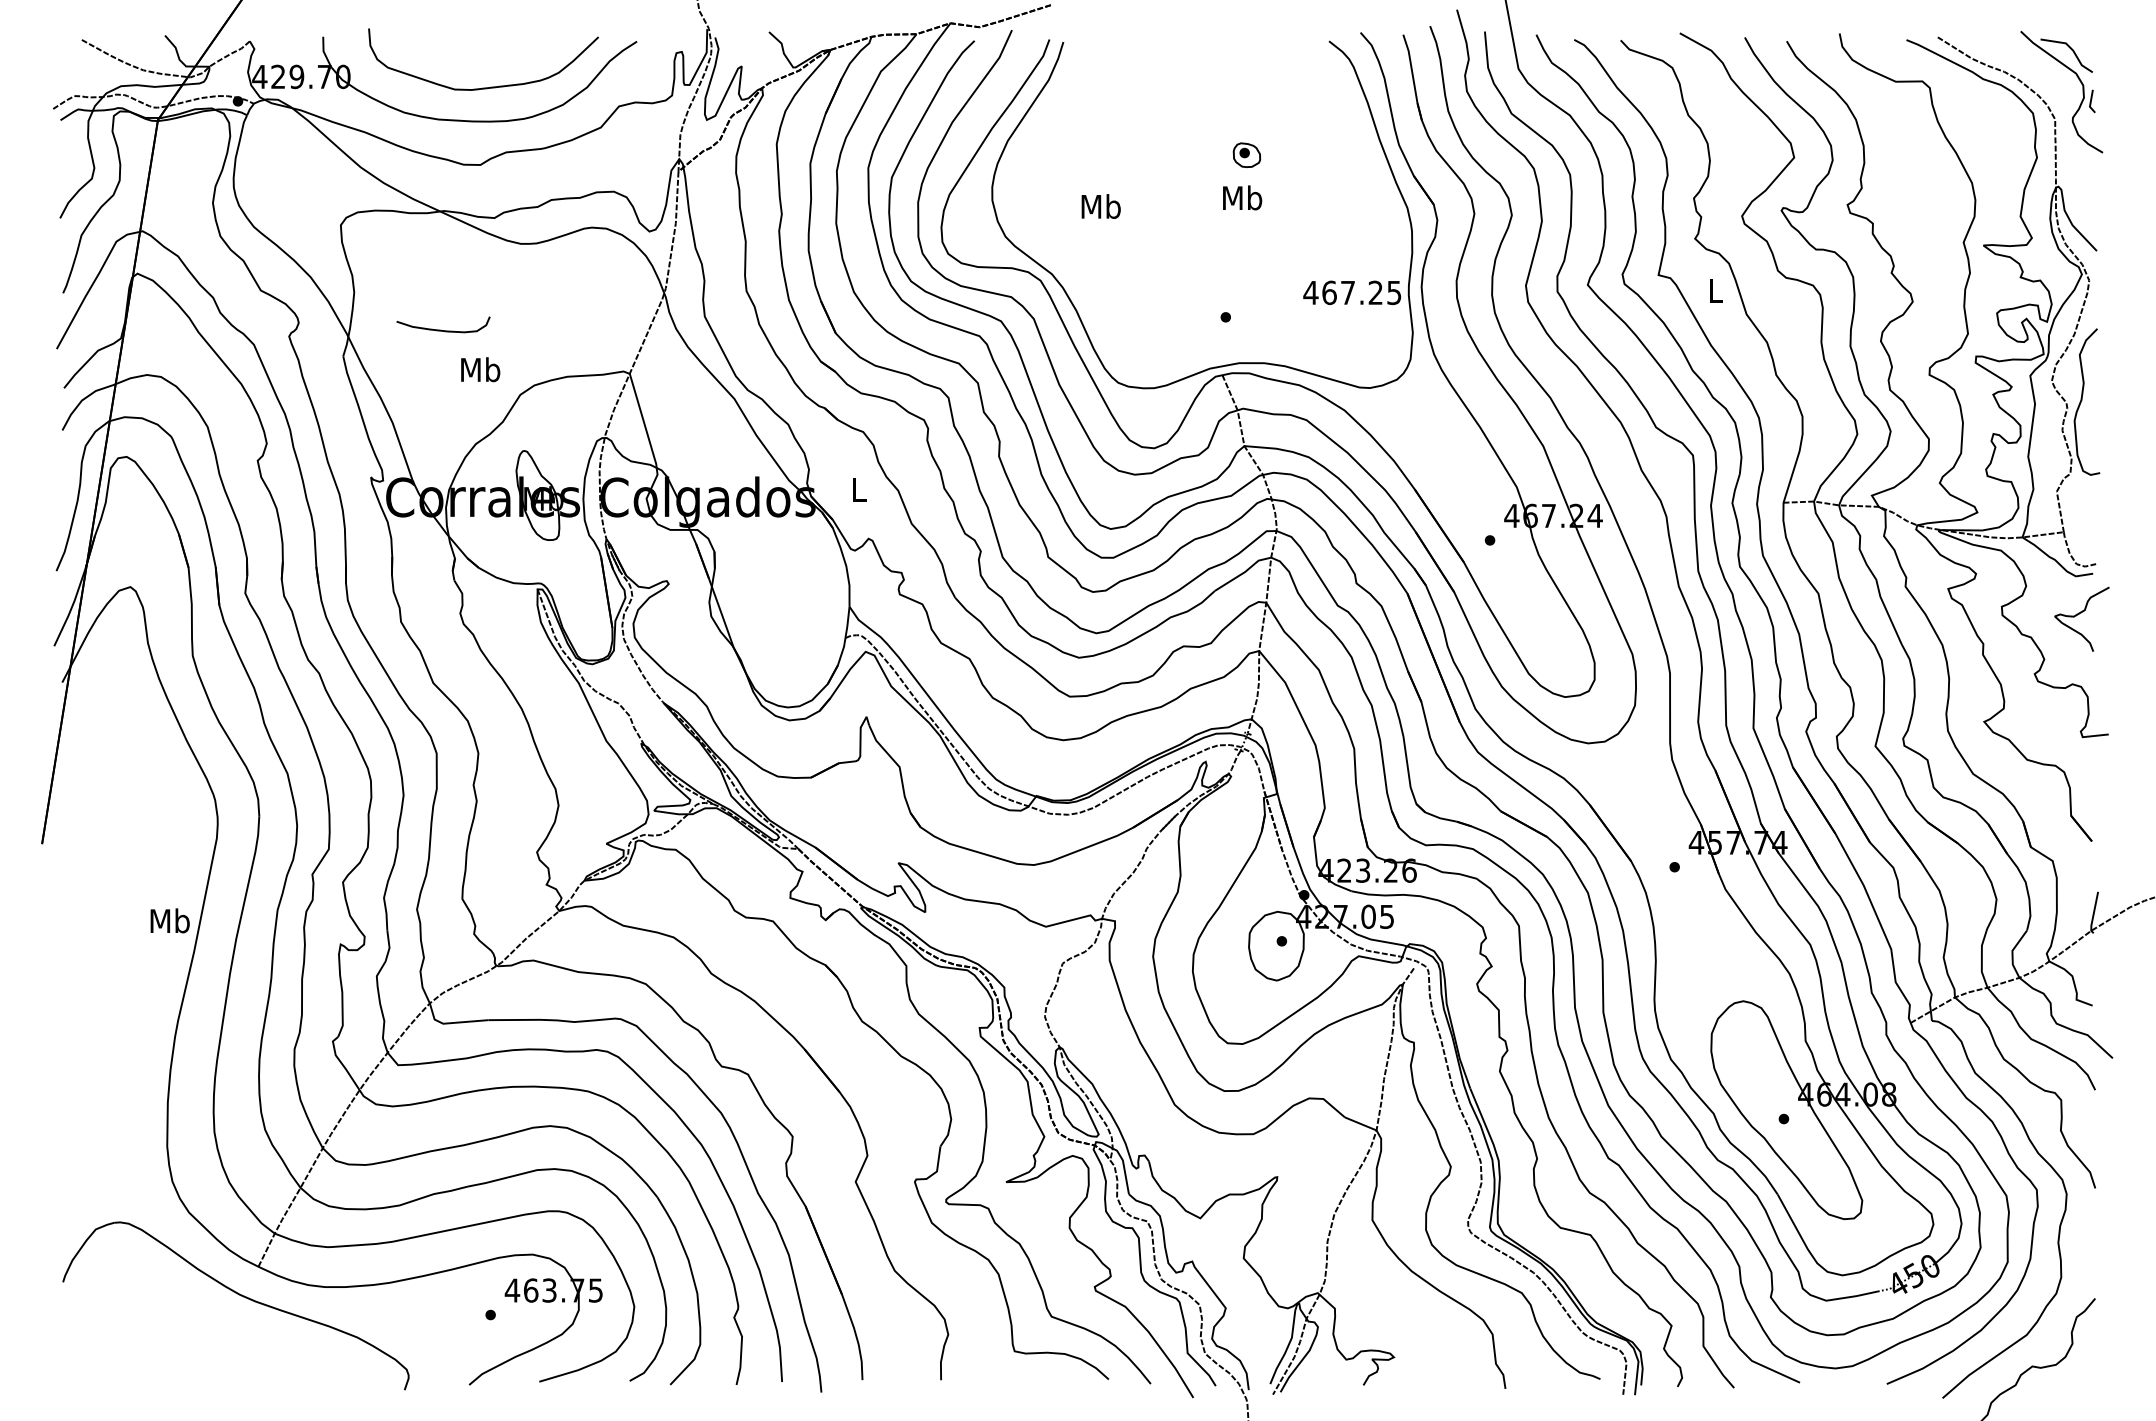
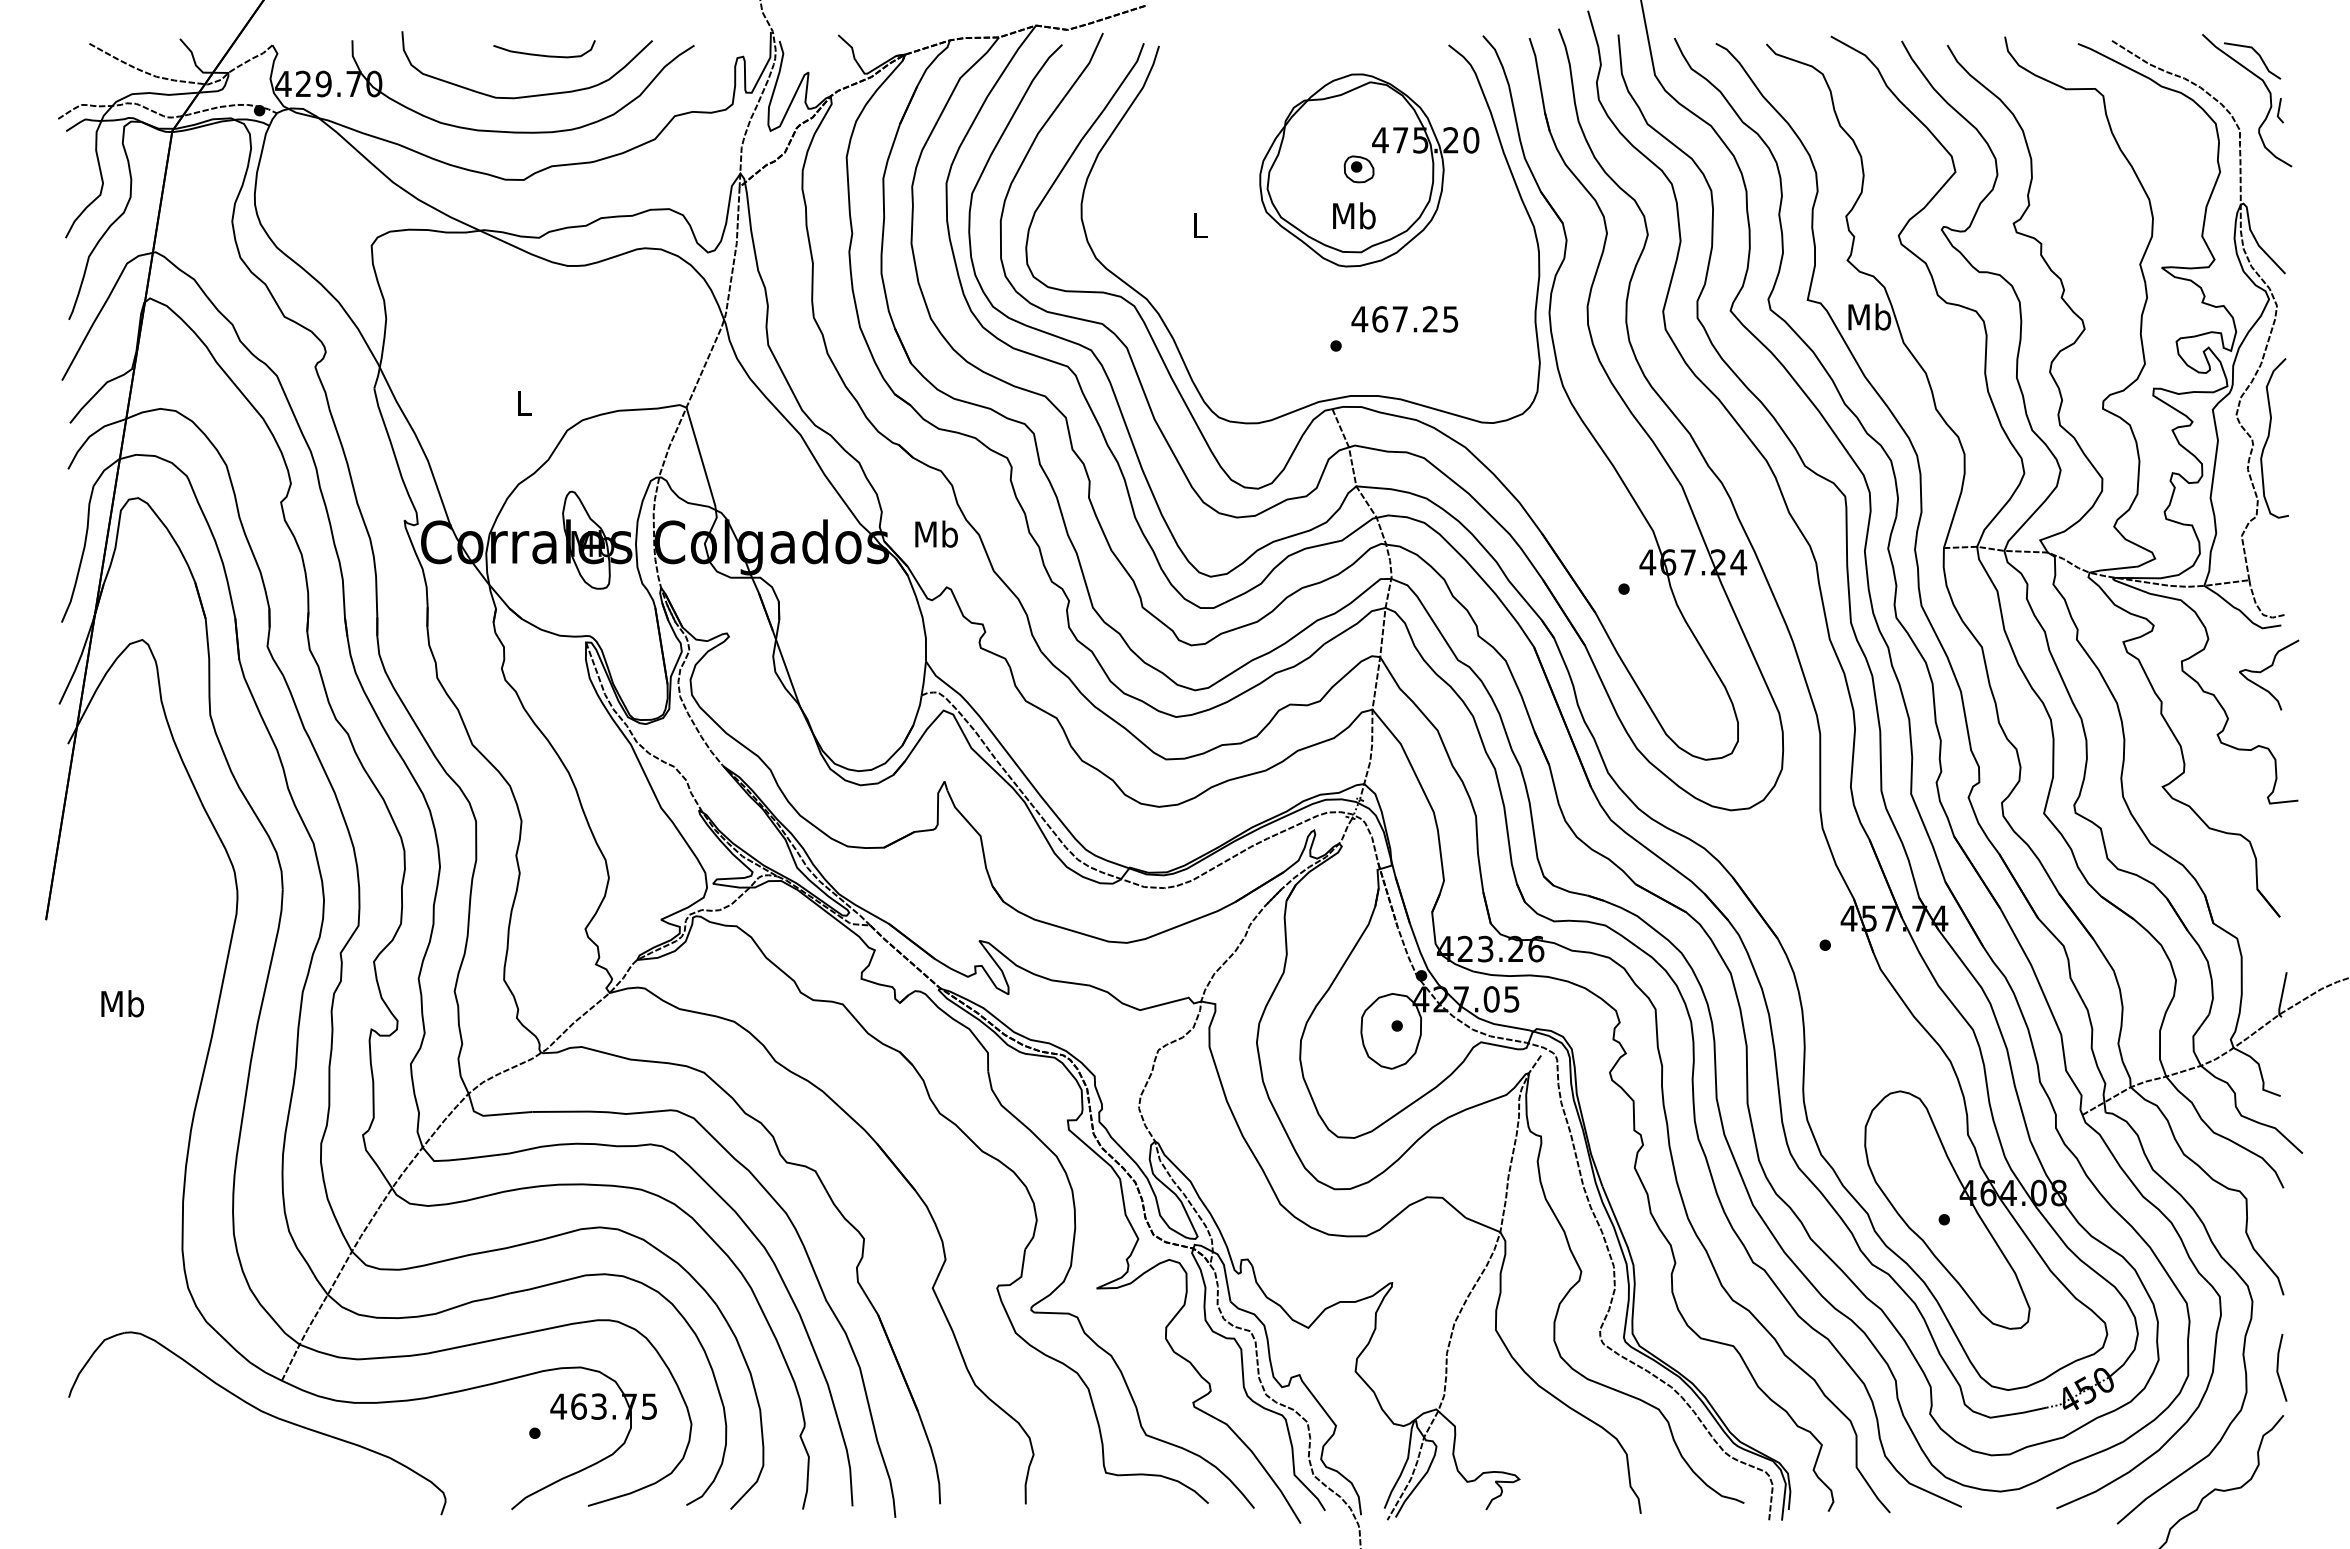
part: (1256, 156) -> (1369, 170), added
text: (1101, 205) -> (1200, 224), Mb -> L
text: (1715, 290) -> (1869, 316), L -> Mb
text: (1351, 292) -> (1404, 319), moved
curve: (442, 329) -> (543, 54), moved
text: (480, 369) -> (523, 402), Mb -> L
text: (859, 489) -> (936, 533), L -> Mb
text: (170, 920) -> (122, 1003), moved
line: (2090, 1254) -> (2278, 1367), added

